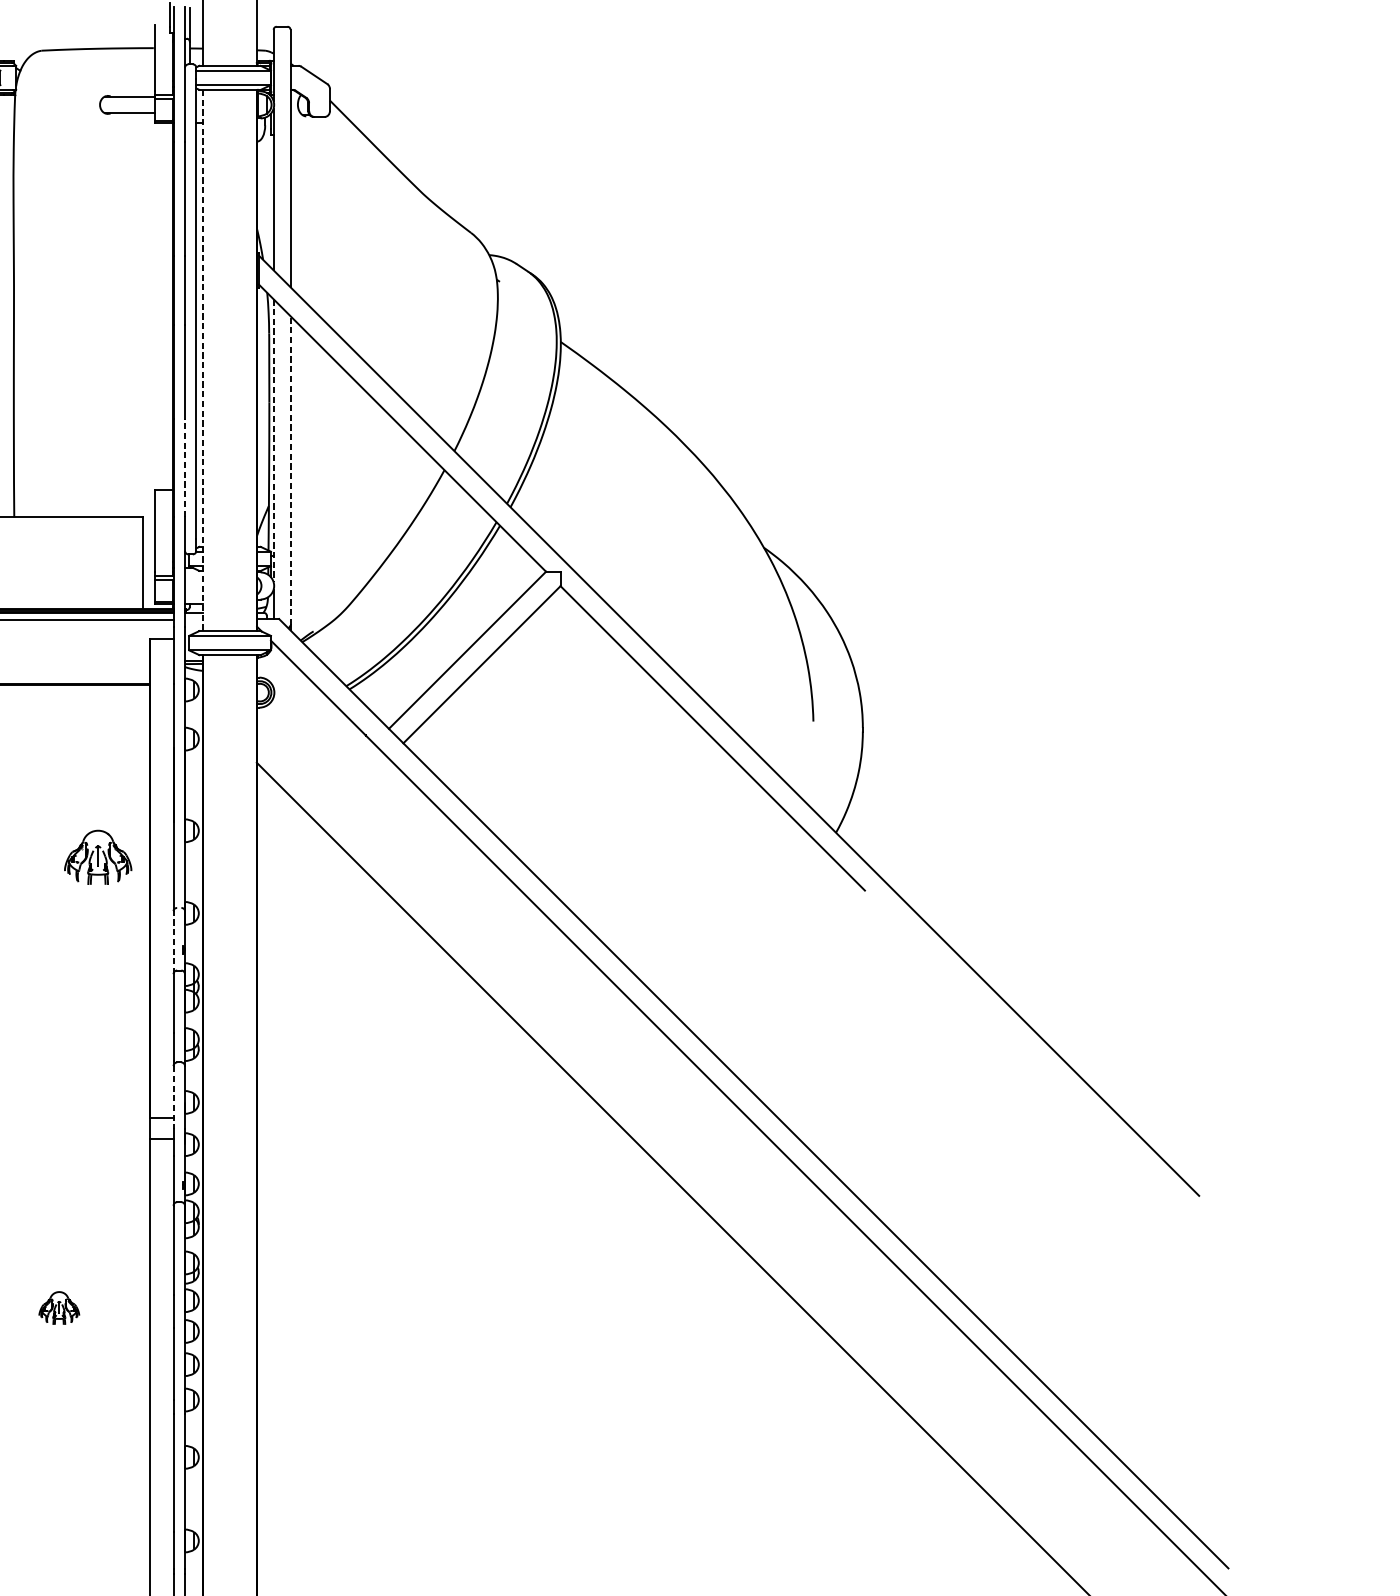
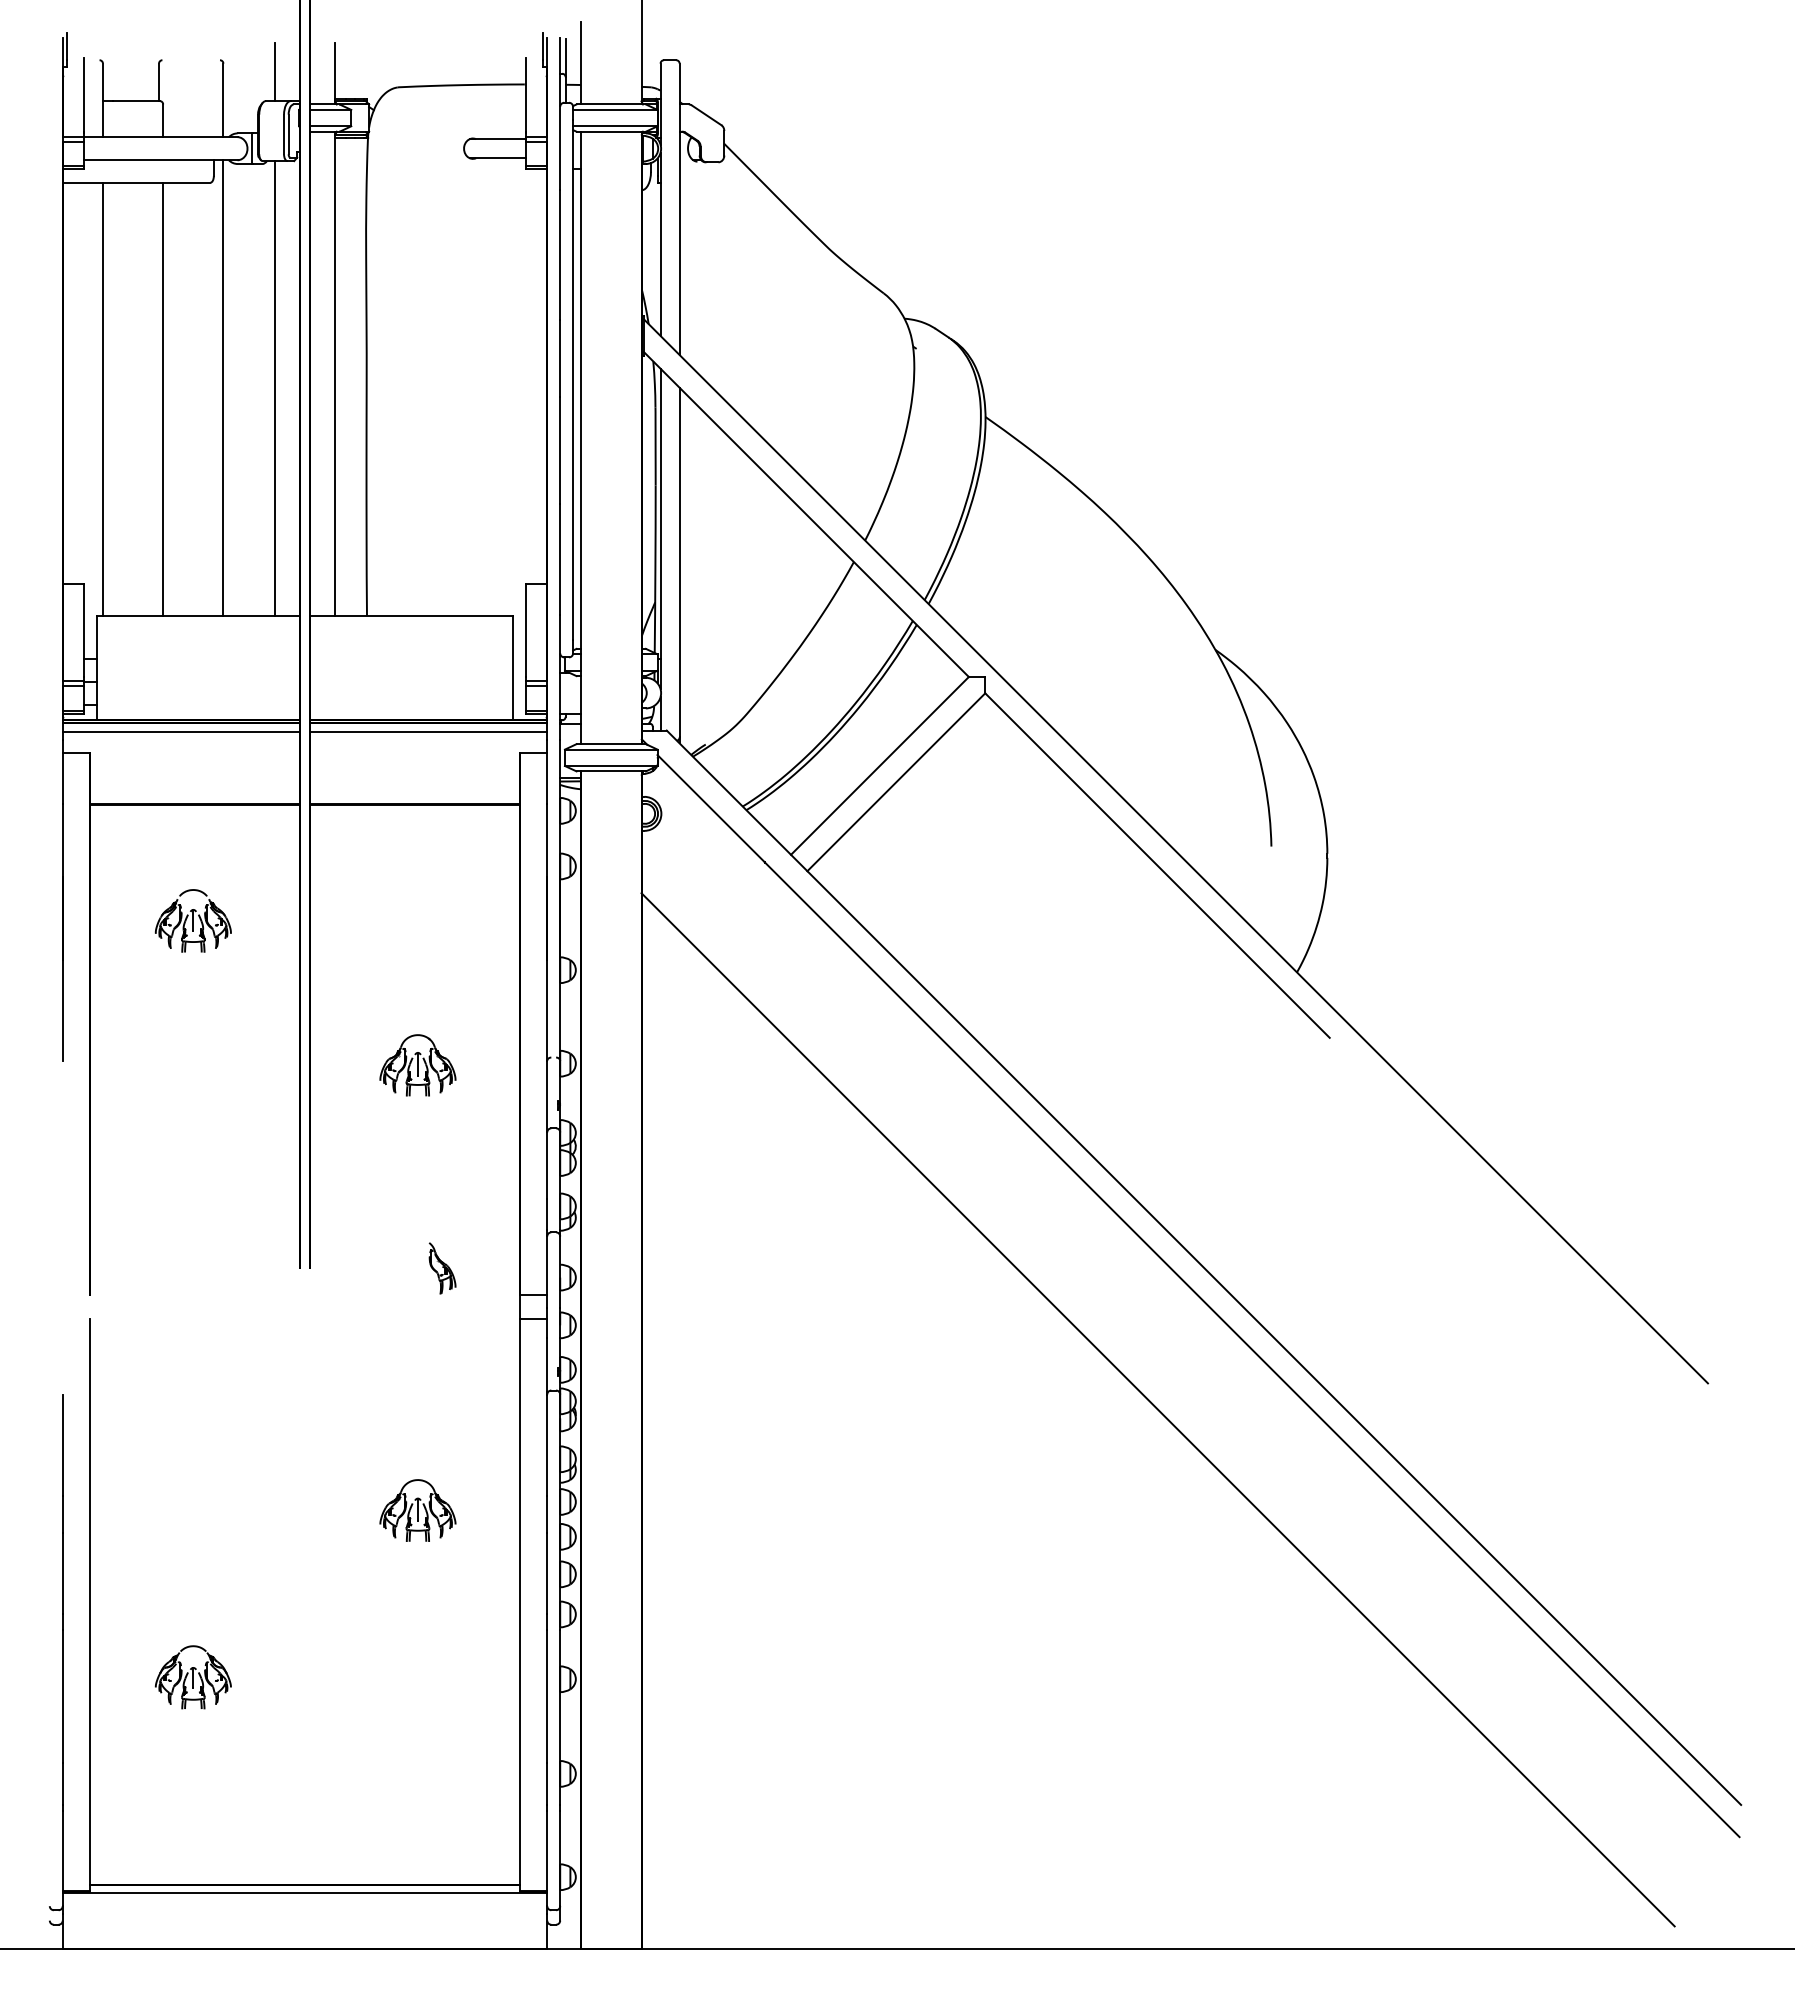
line: (202, 360) -> (580, 438), dashed -> solid
line: (273, 441) -> (660, 529), dashed -> solid
line: (185, 467) -> (560, 559), dashed -> solid
line: (290, 470) -> (679, 562), dashed -> solid
part: (97, 857) -> (417, 1065), moved
line: (173, 942) -> (547, 1096), dashed -> solid
part: (80, 1094) -> (442, 1268), added
line: (173, 1097) -> (547, 1272), dashed -> solid
part: (58, 1308) -> (417, 1510), size x1.67

